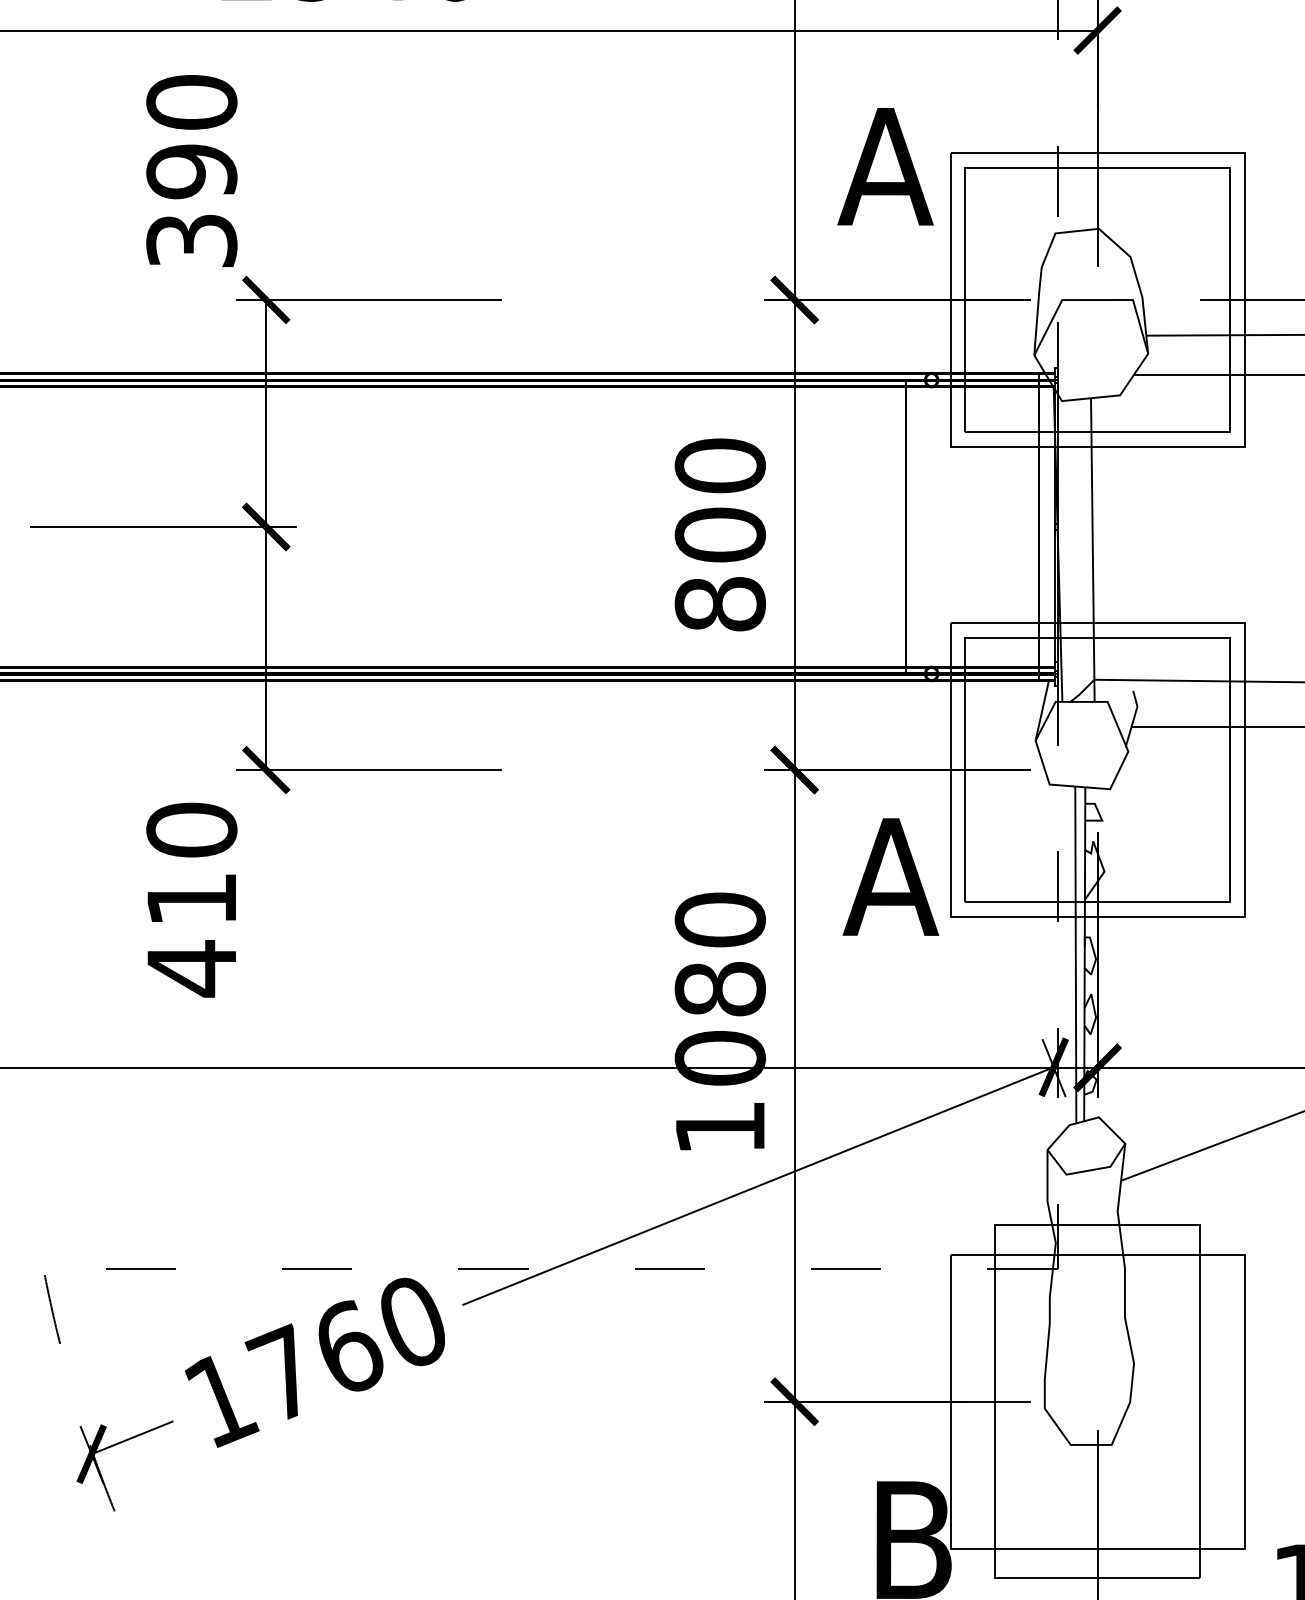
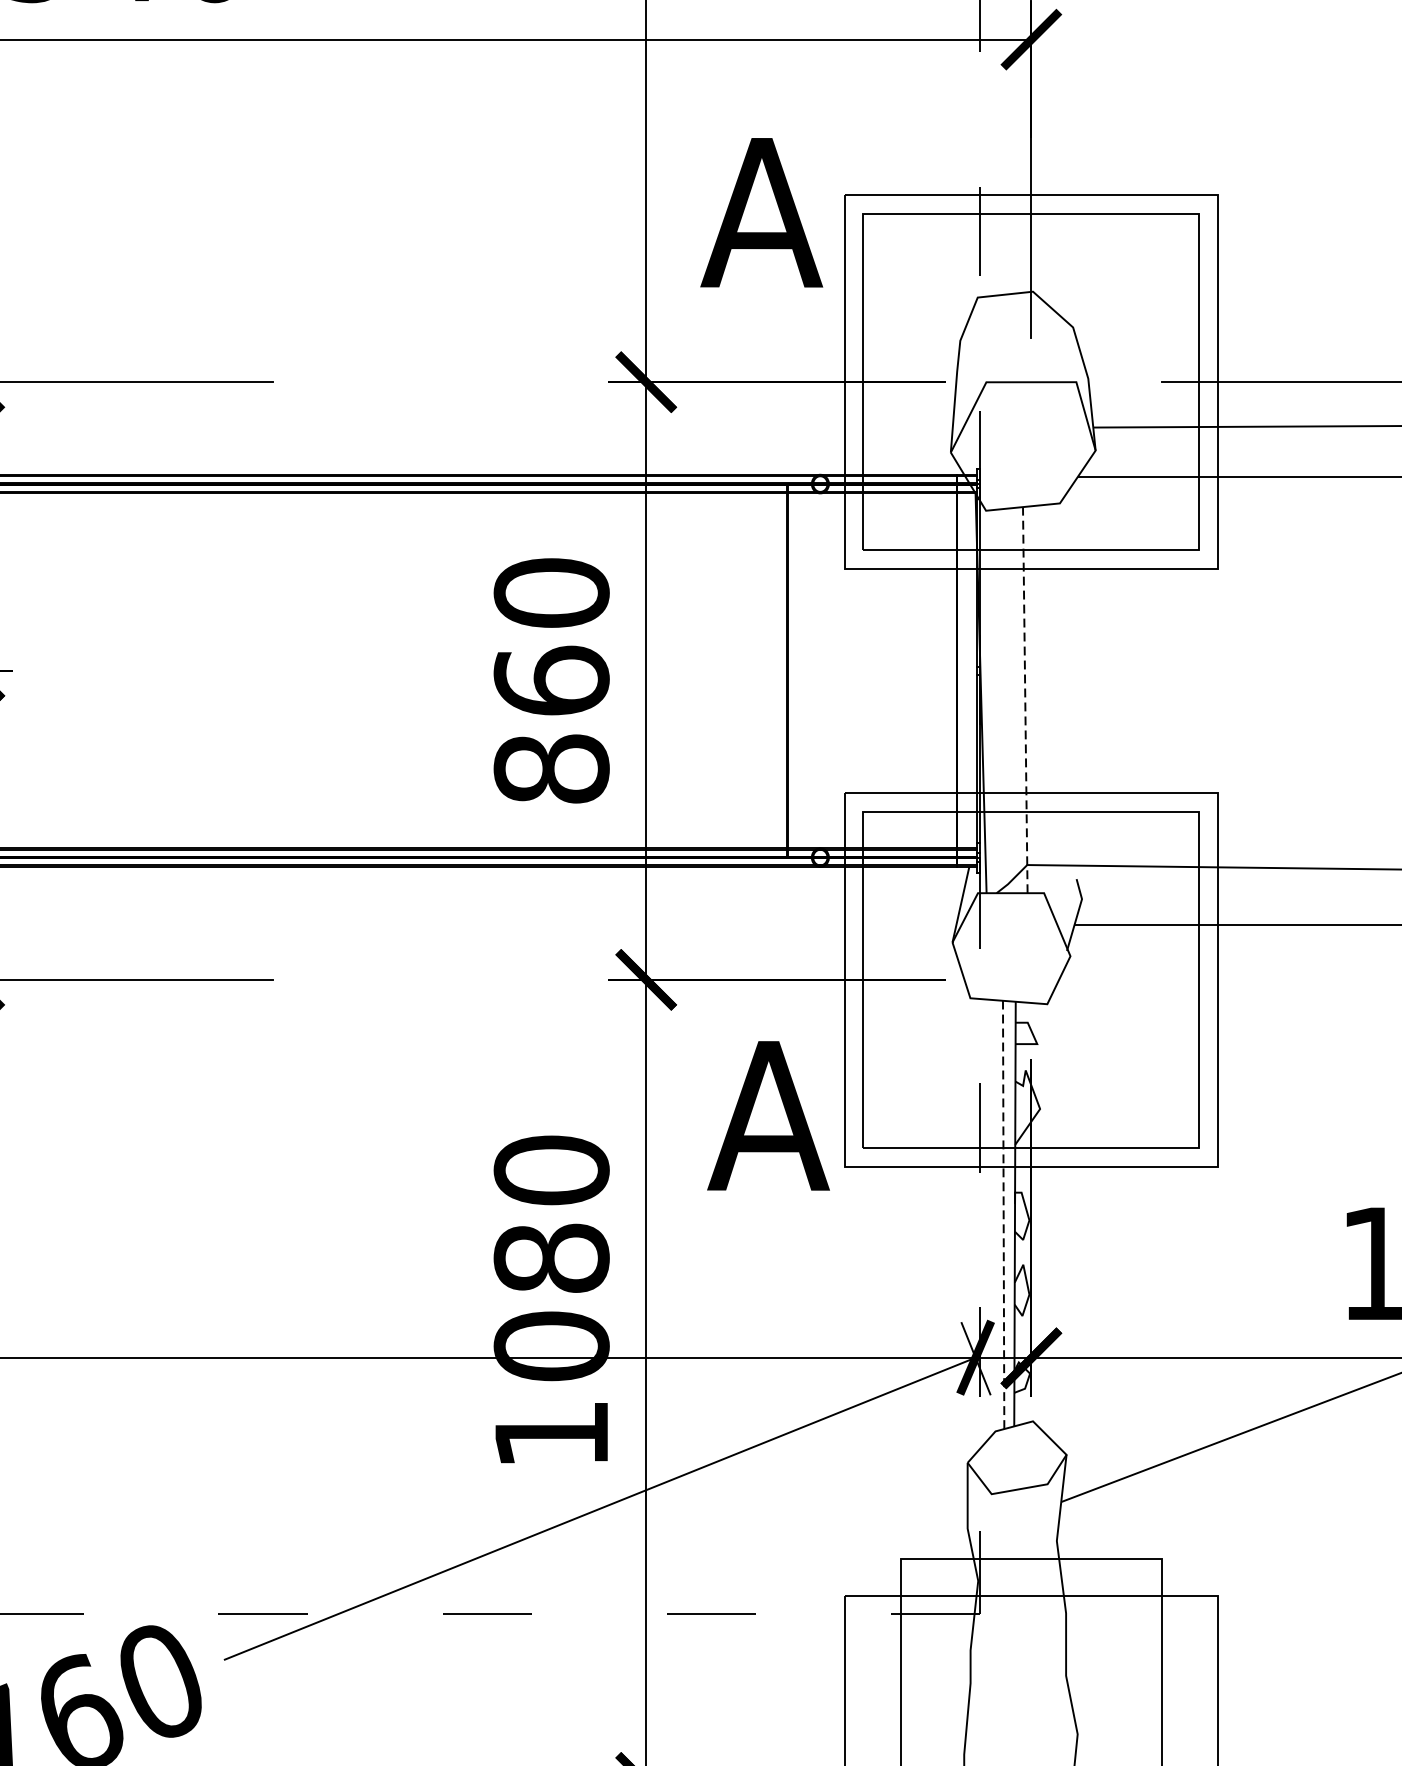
text: (719, 534) -> (550, 680), 800 -> 860
line: (1092, 550) -> (1024, 700), solid -> dashed
line: (1075, 954) -> (1003, 1214), solid -> dashed

